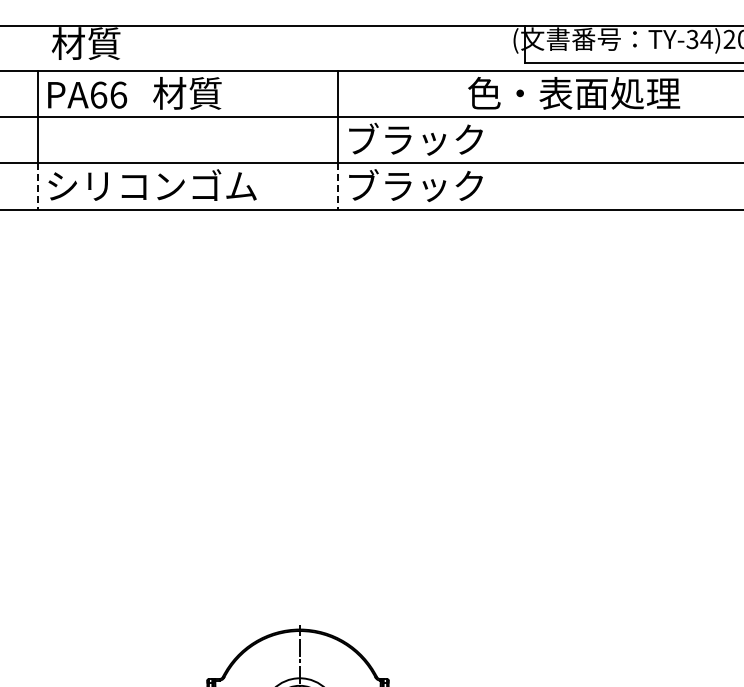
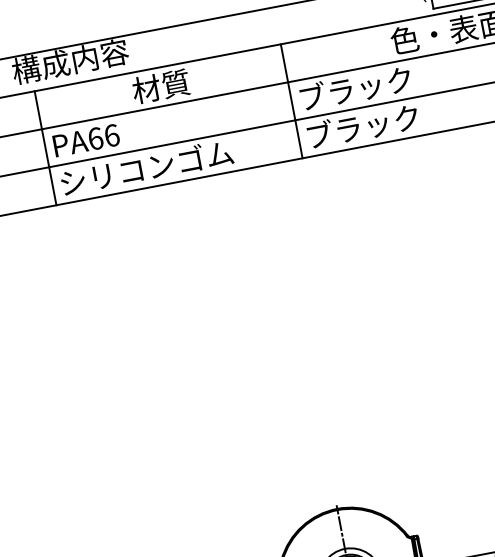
text: (86, 43) -> (70, 61), 材質 -> 構成内容
text: (87, 94) -> (86, 140), moved
line: (37, 186) -> (52, 186), dashed -> solid
line: (337, 186) -> (298, 139), dashed -> solid

